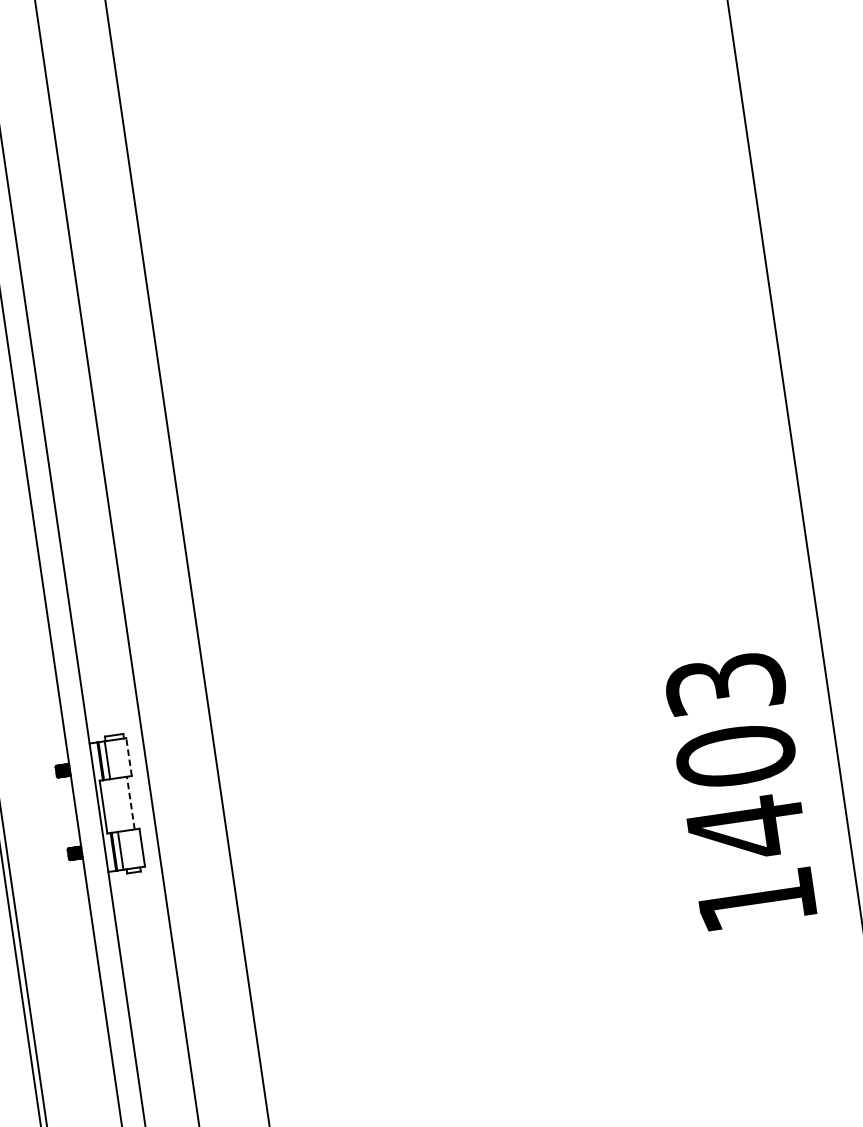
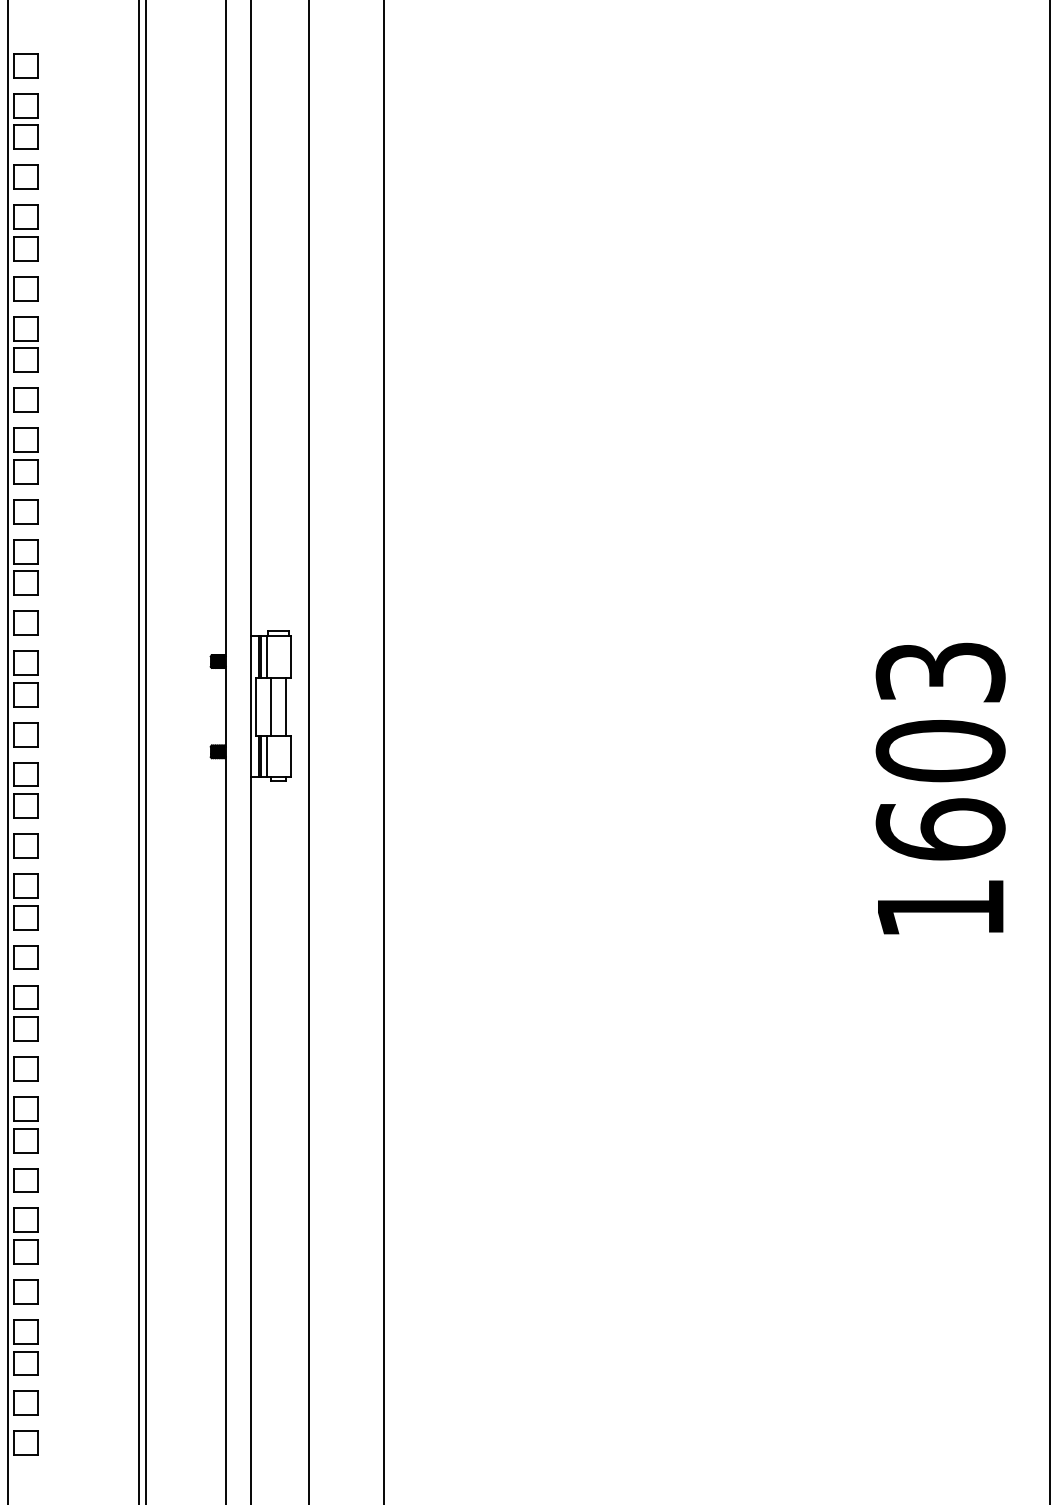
line: (129, 757) -> (291, 657), dashed -> solid
line: (130, 802) -> (285, 706), dashed -> solid
line: (116, 804) -> (270, 706), added
text: (746, 828) -> (940, 830), 1403 -> 1603

